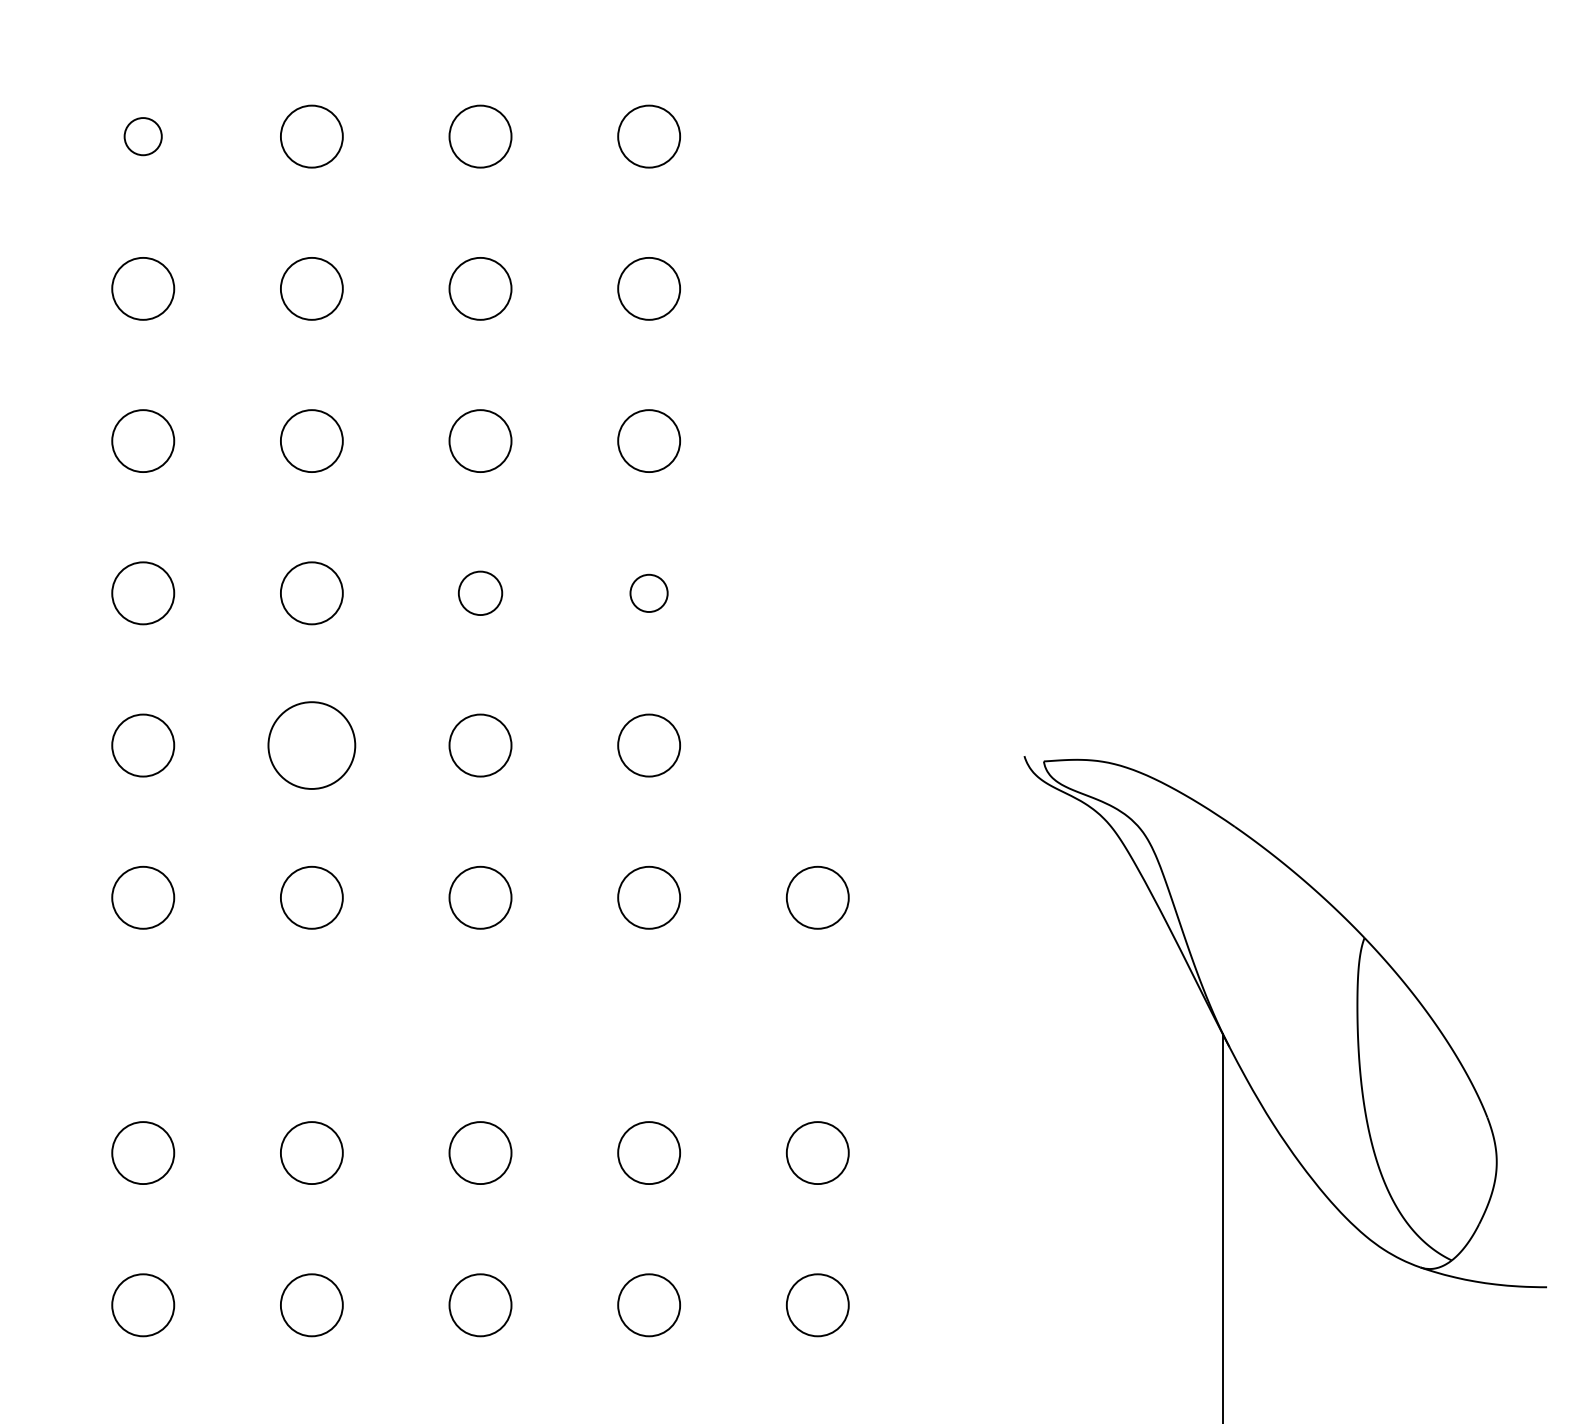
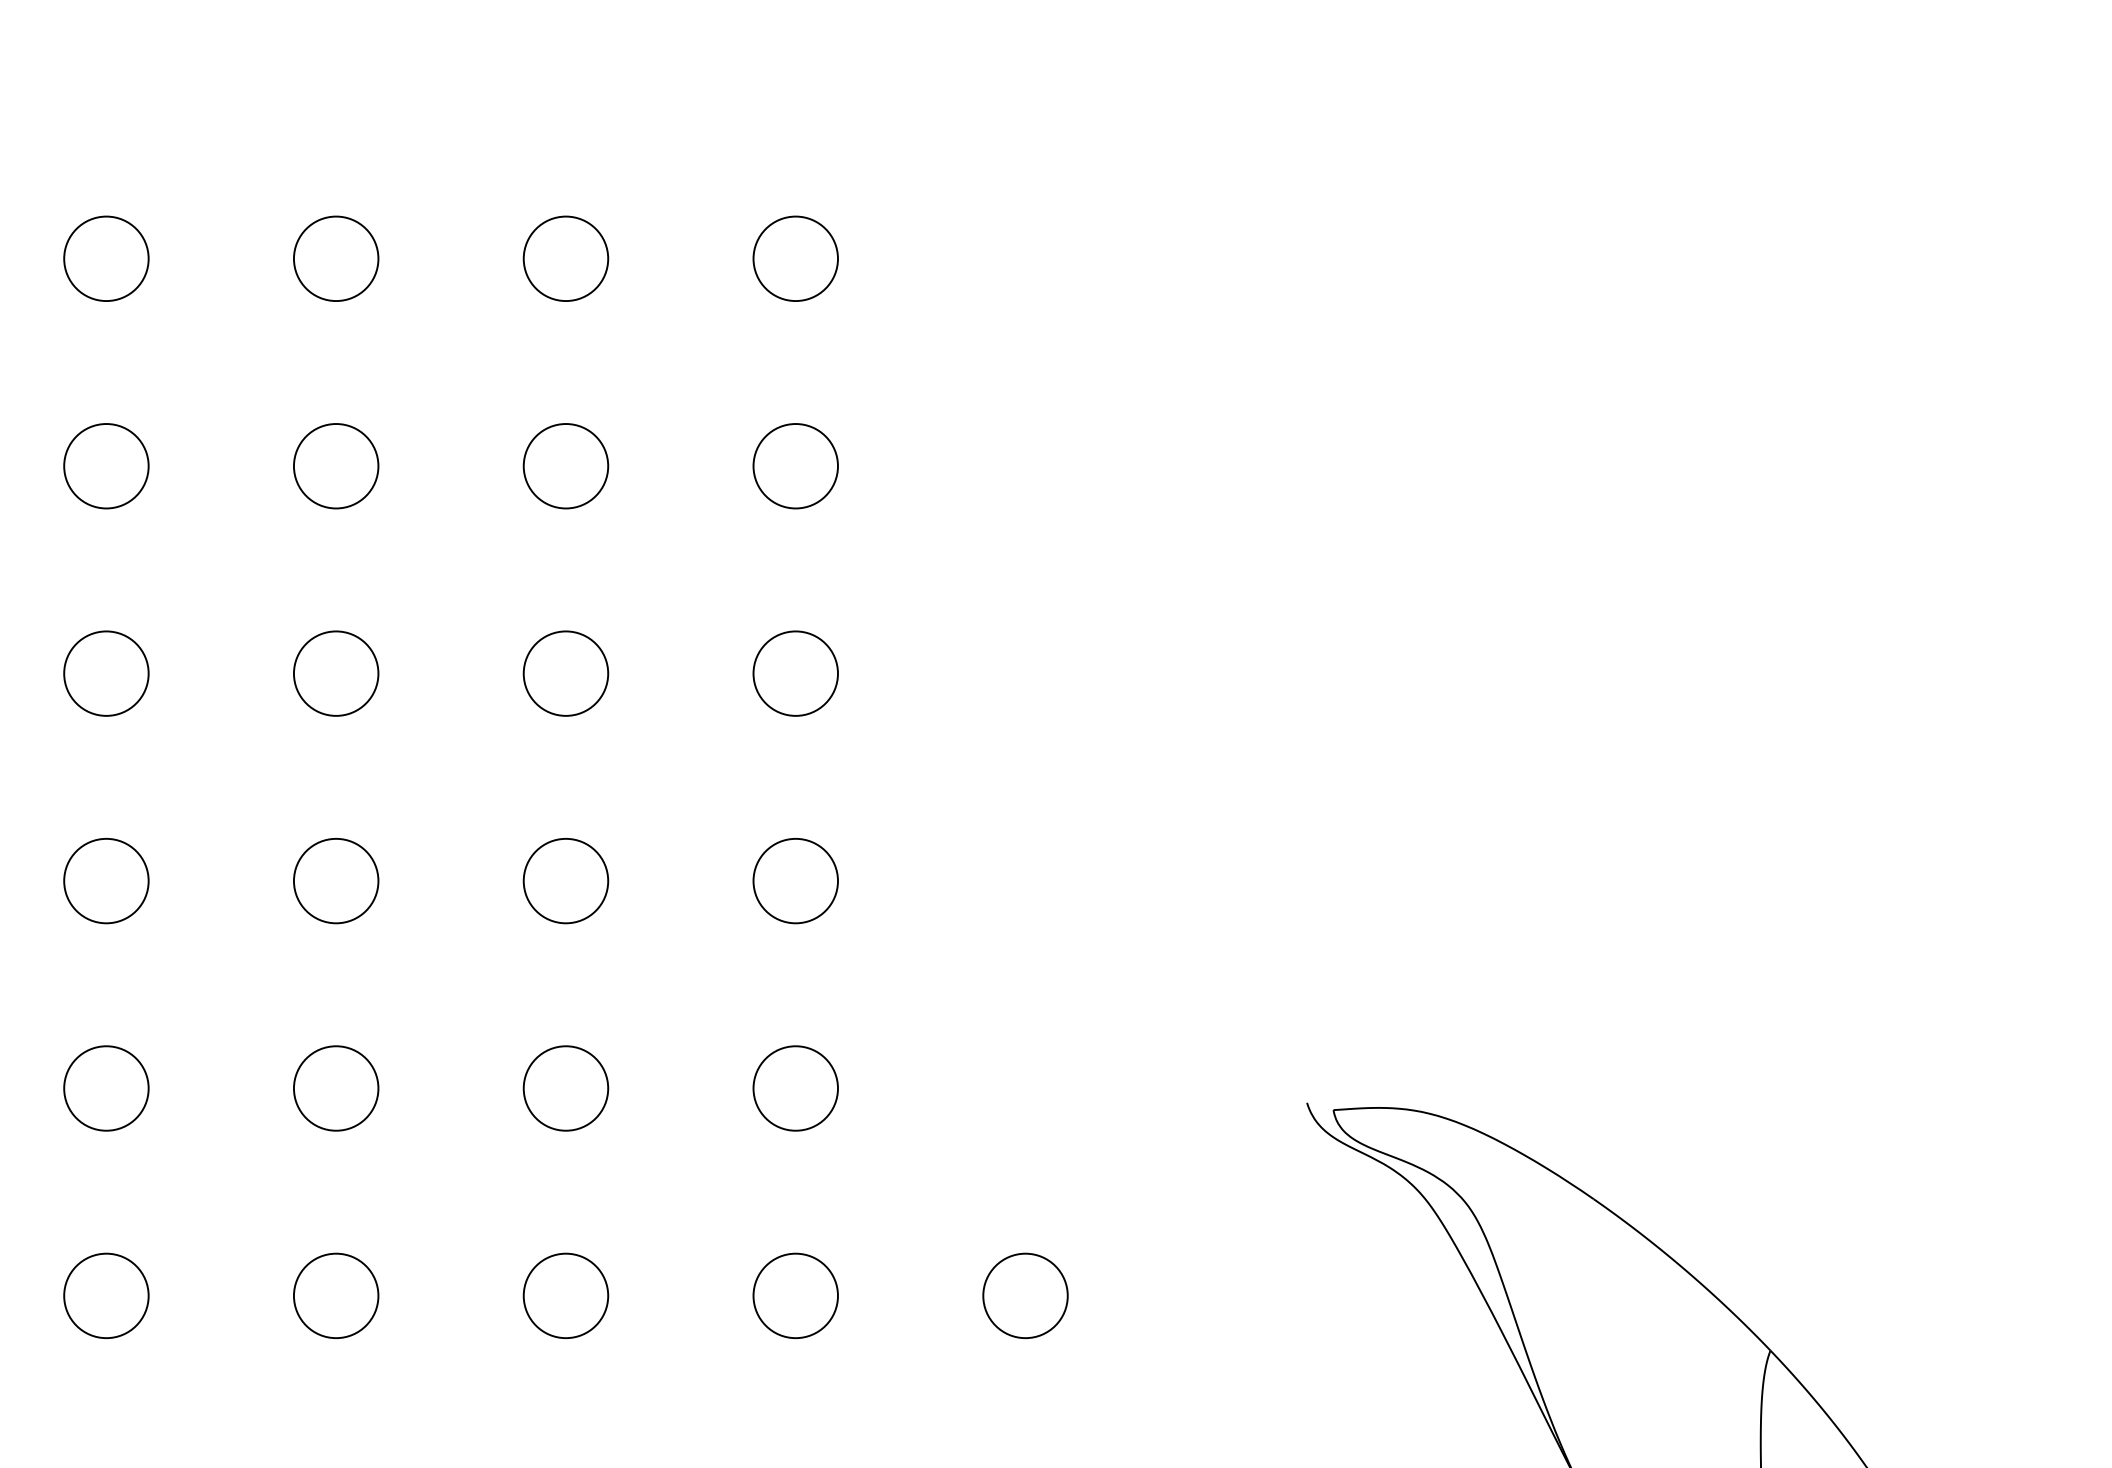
circle: (143, 136) -> (106, 258), size x1.67
circle: (480, 593) -> (565, 881), size x1.43
circle: (648, 593) -> (794, 881), size x1.67
circle: (311, 745) -> (335, 1088), size x0.71

